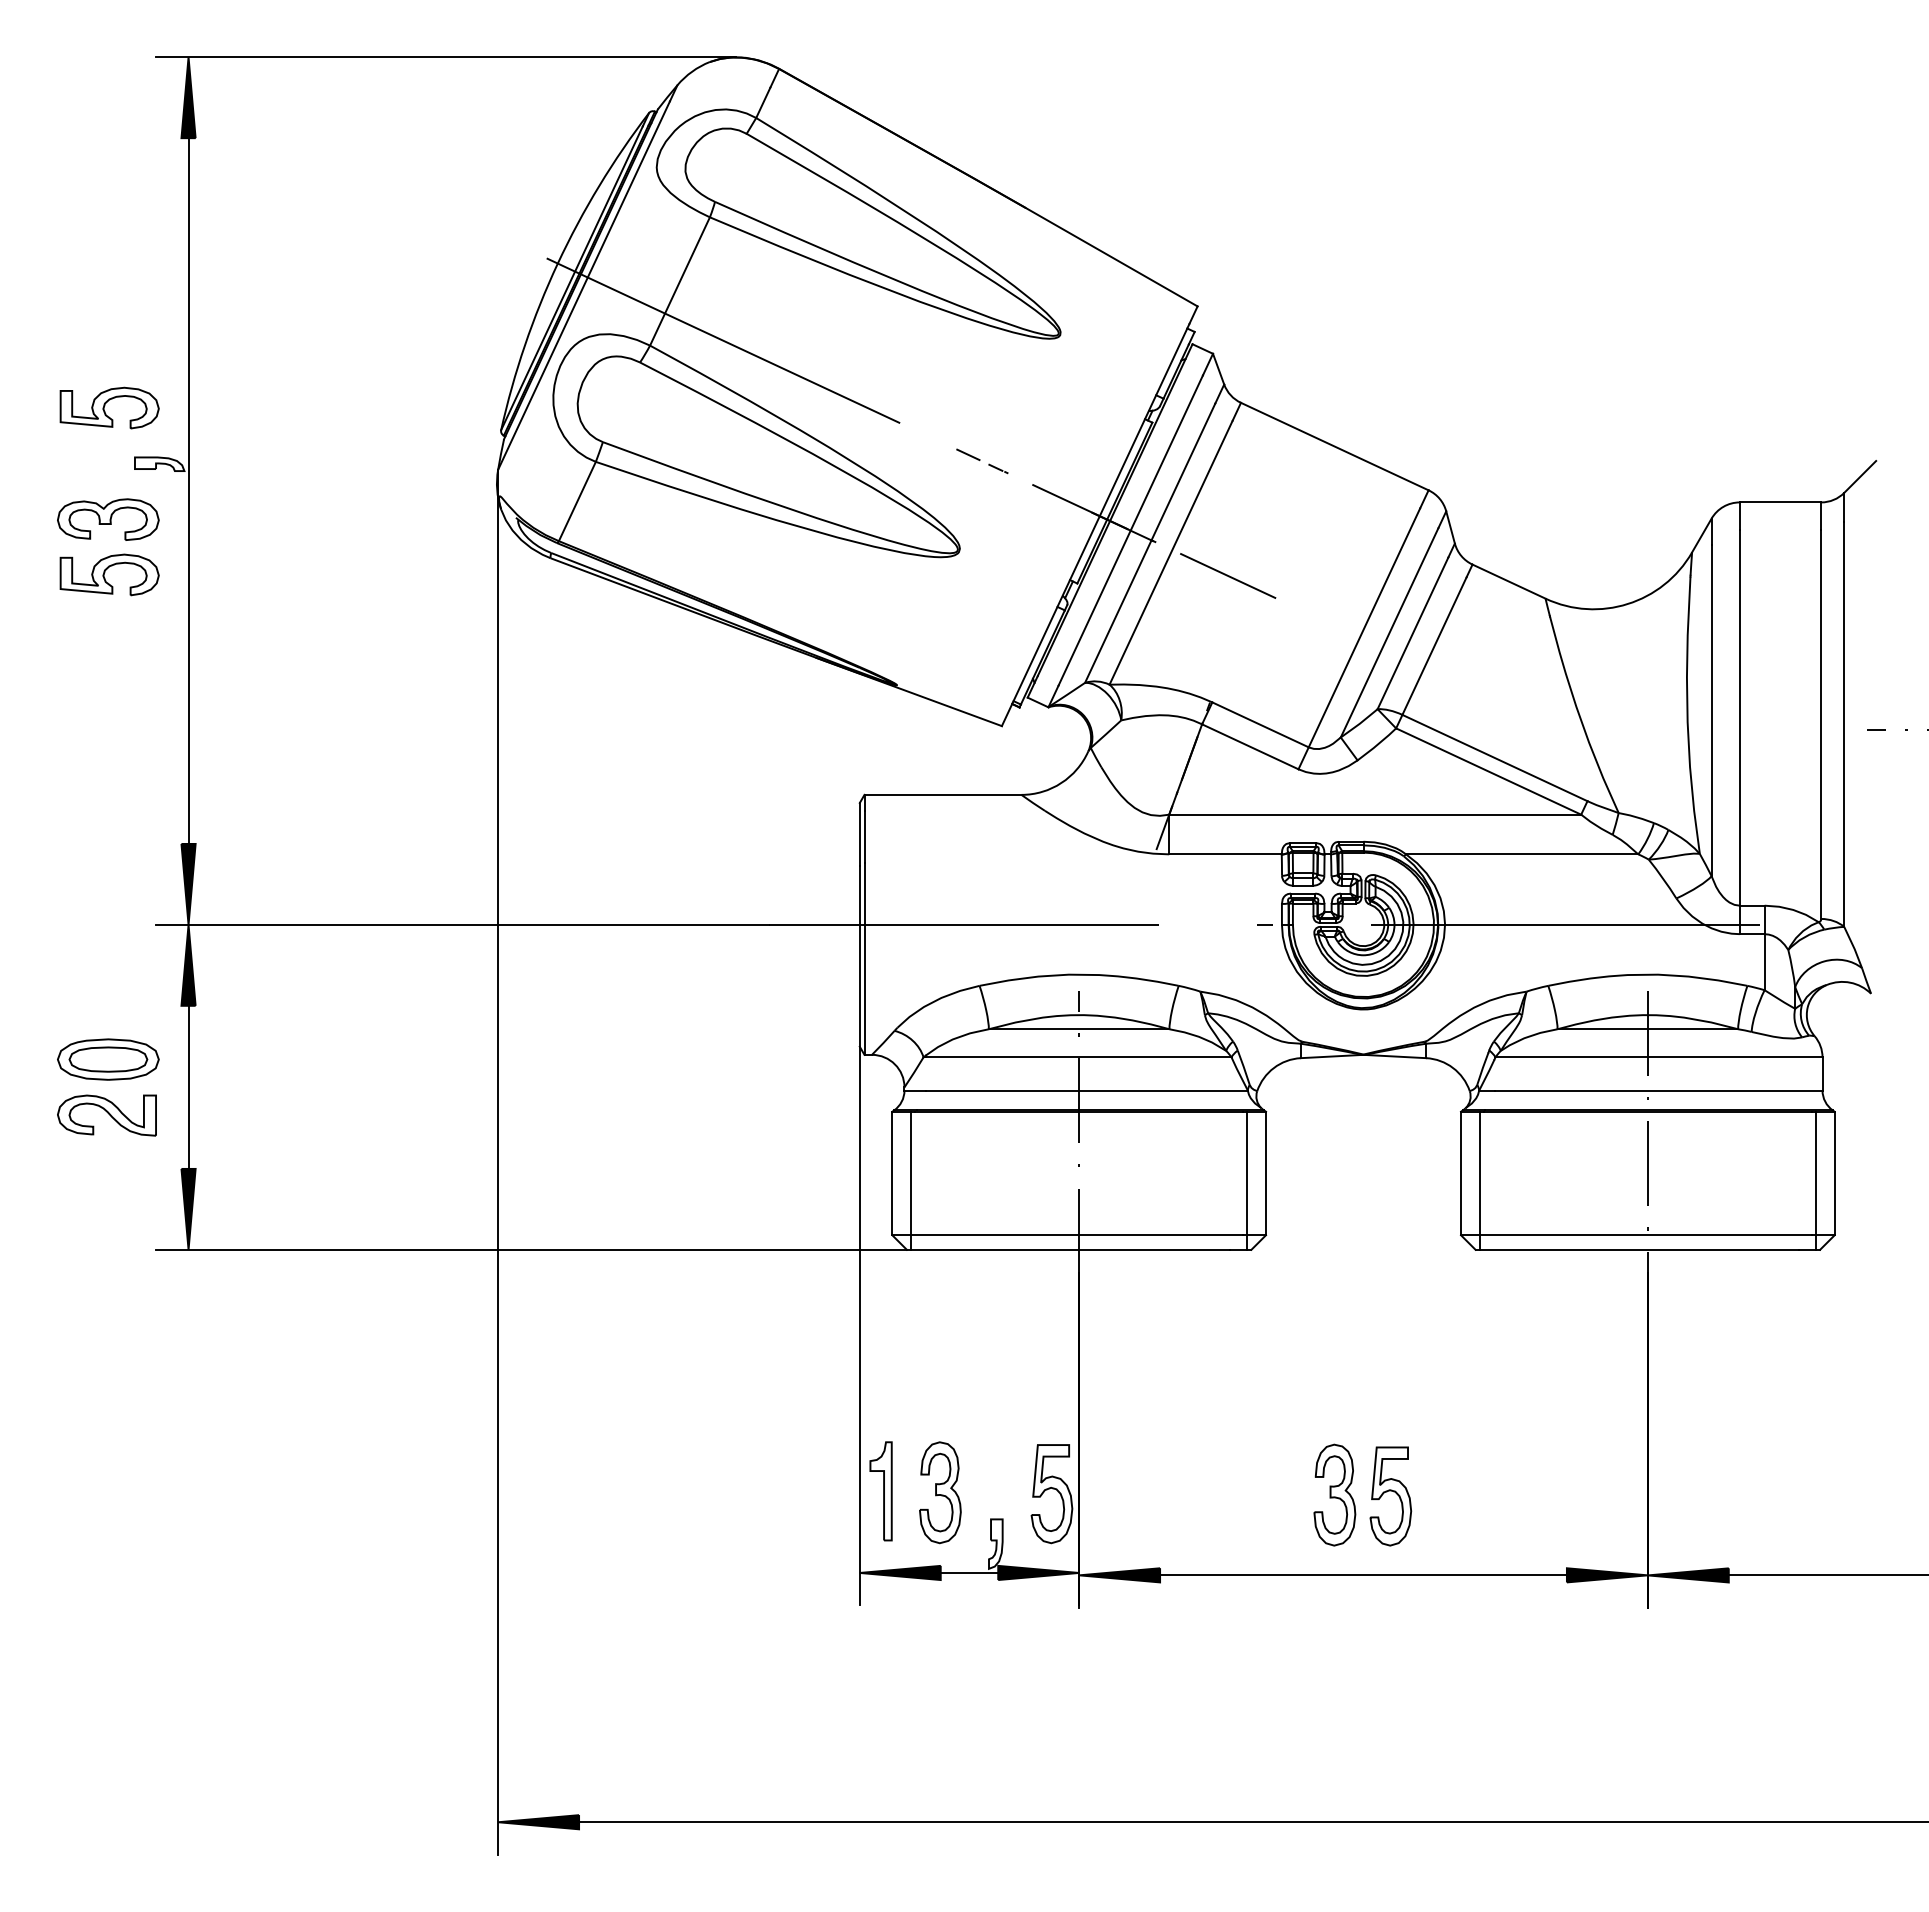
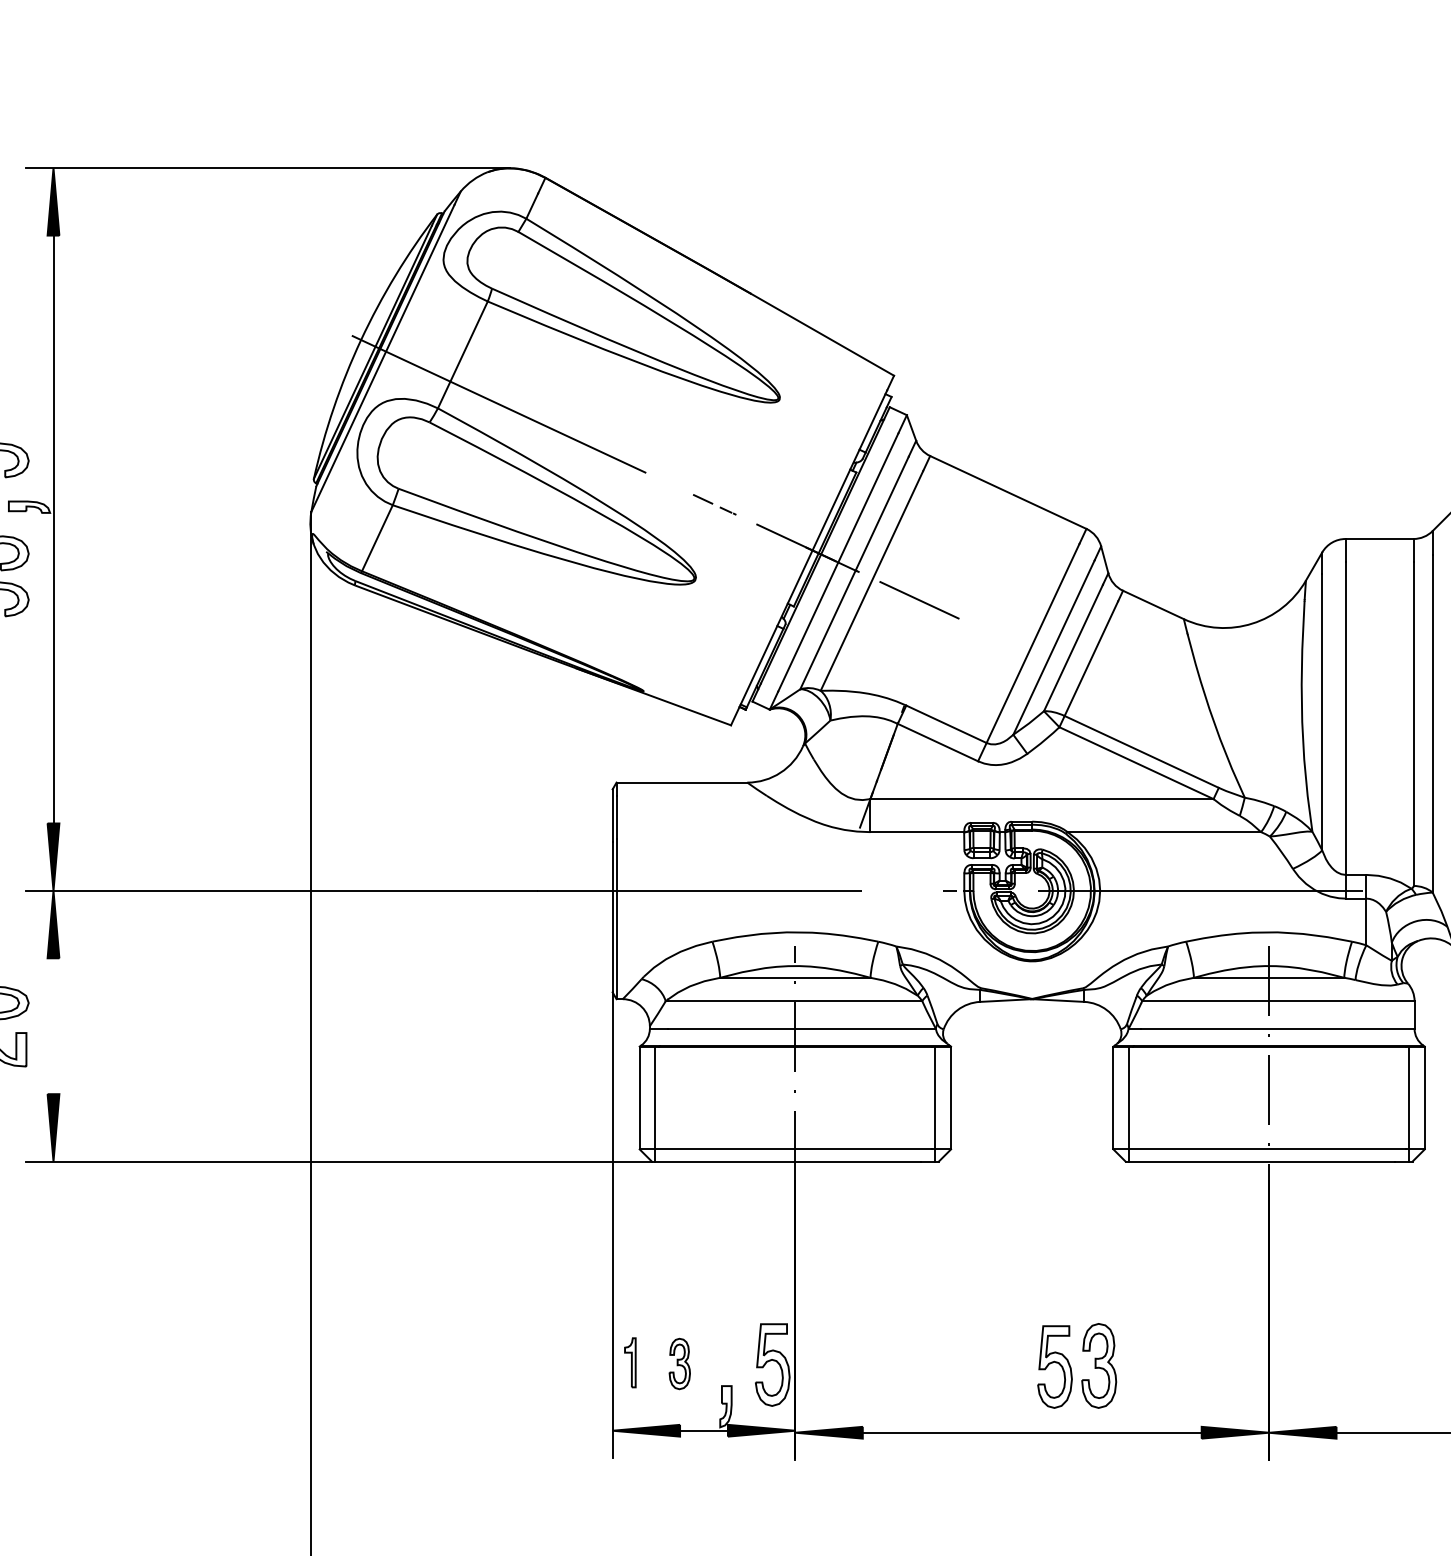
line: (188, 1086) -> (53, 1025), removed
part: (880, 1491) -> (629, 1362), size x0.6
part: (940, 1492) -> (679, 1363), size x0.6
part: (1334, 1494) -> (1098, 1365), moved

